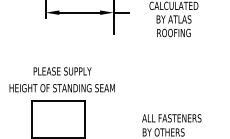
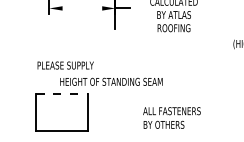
line: (79, 12) -> (82, 8), removed
text: (62, 87) -> (111, 81), moved
line: (58, 101) -> (61, 94), solid -> dashed

